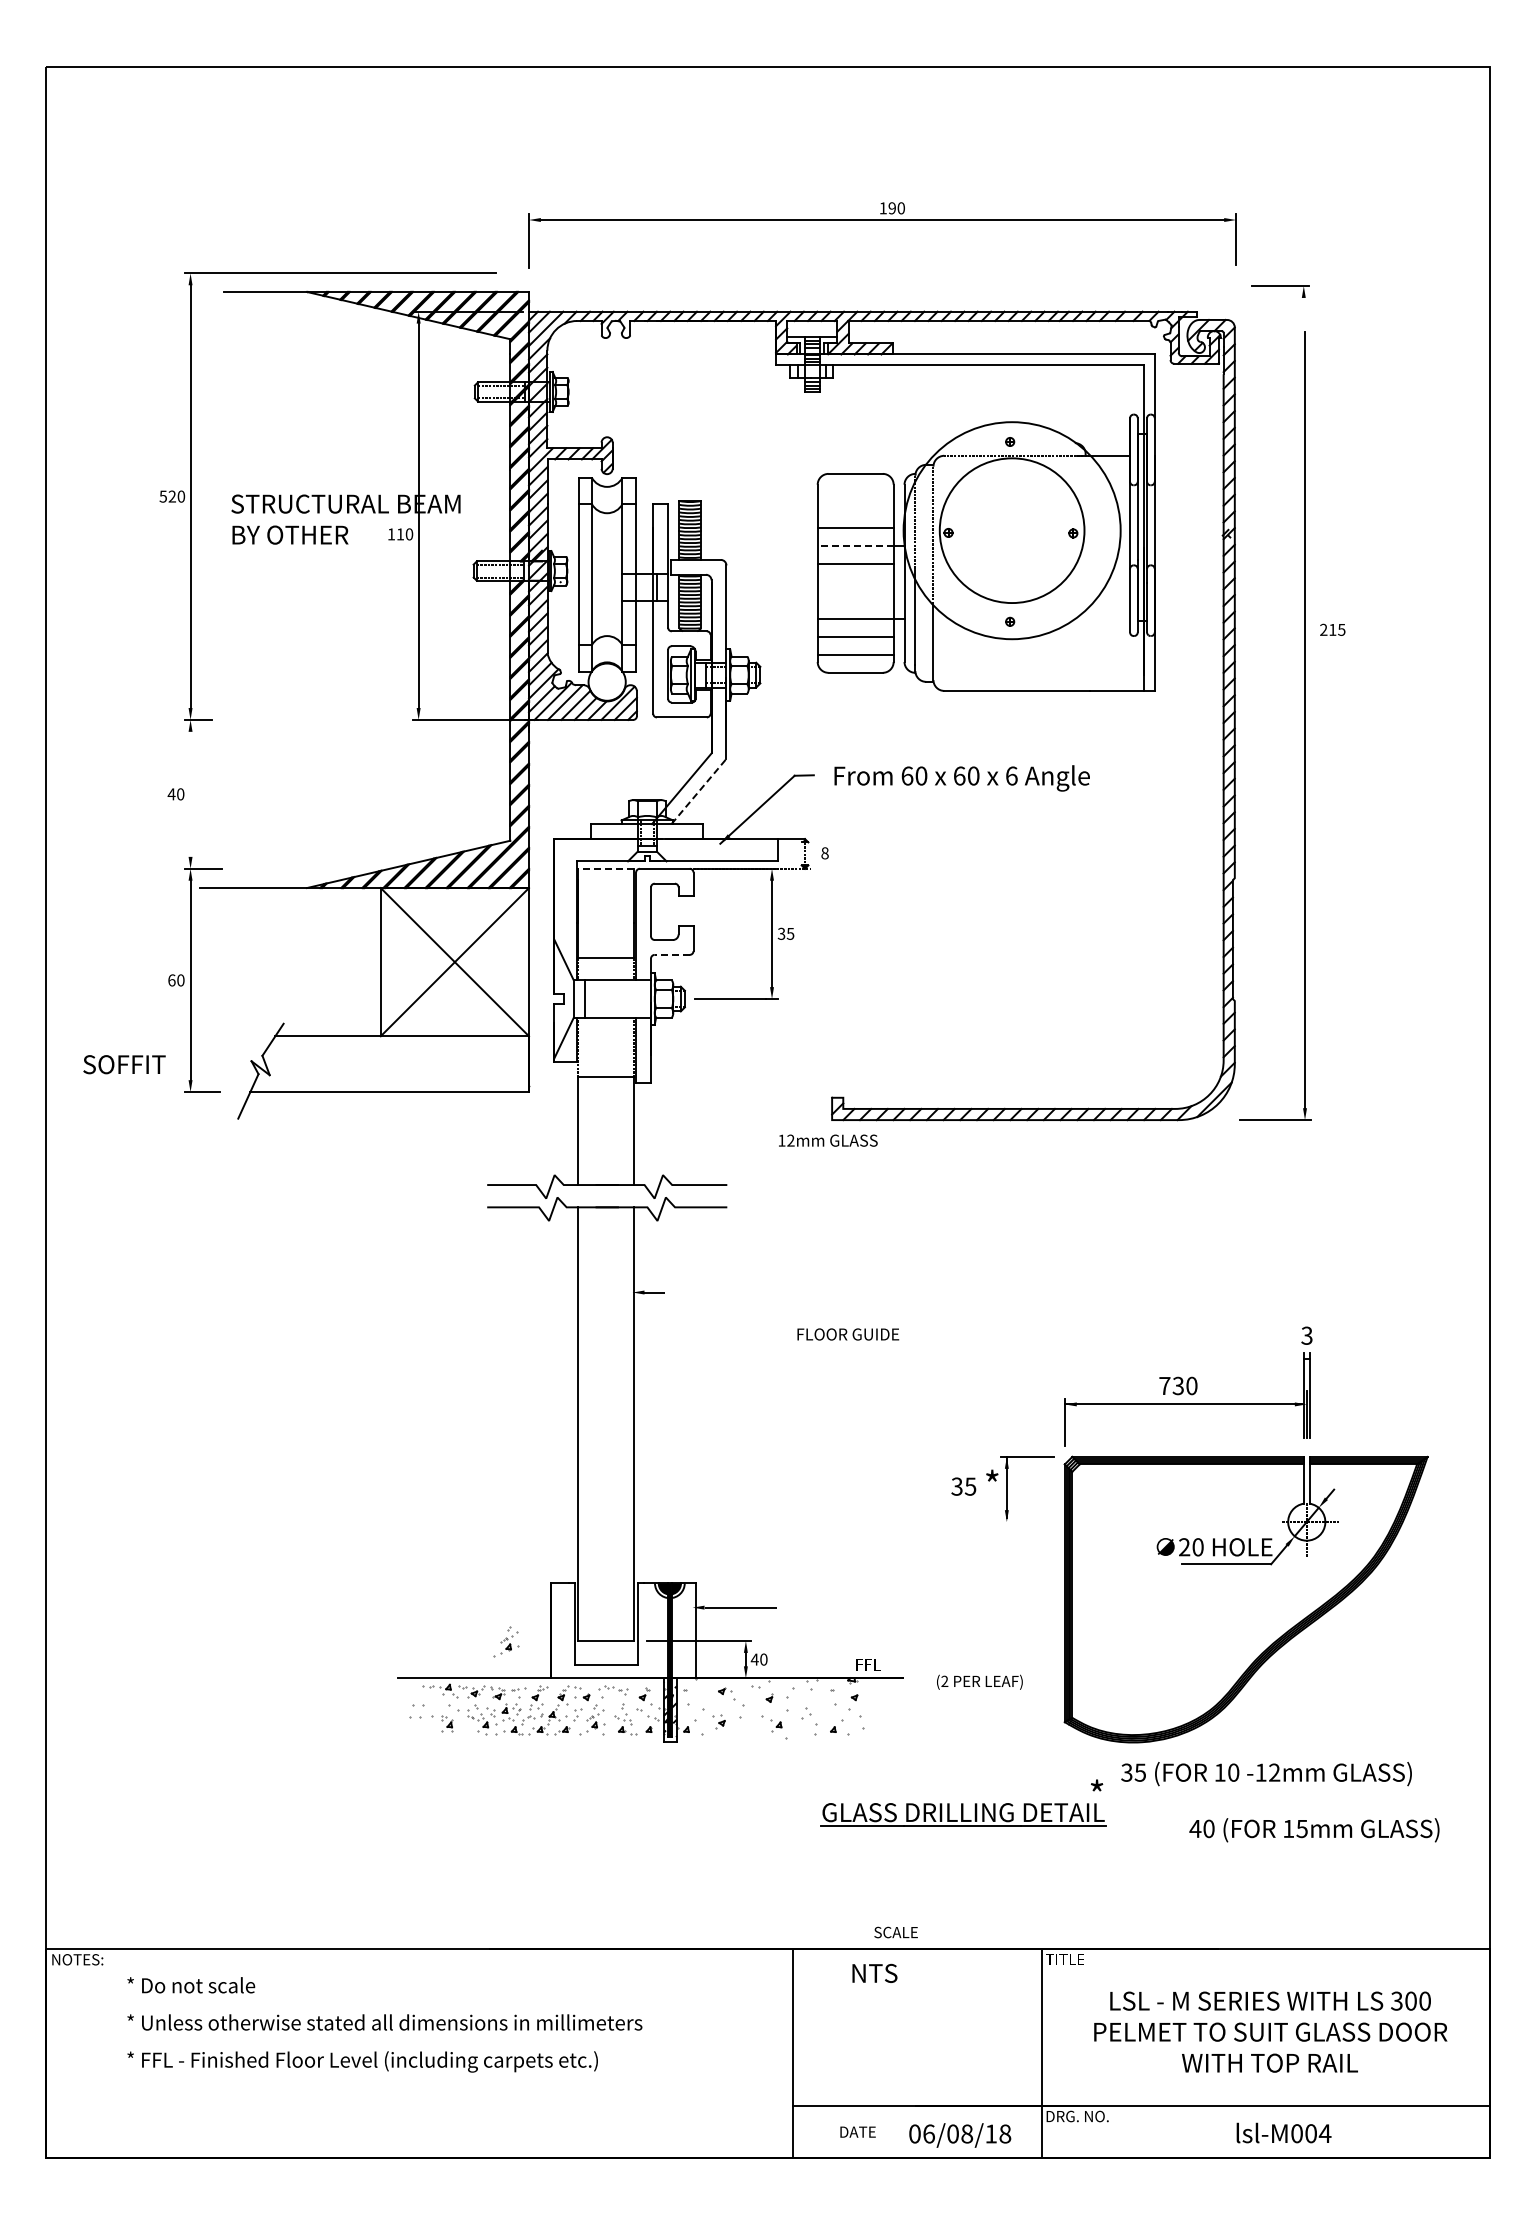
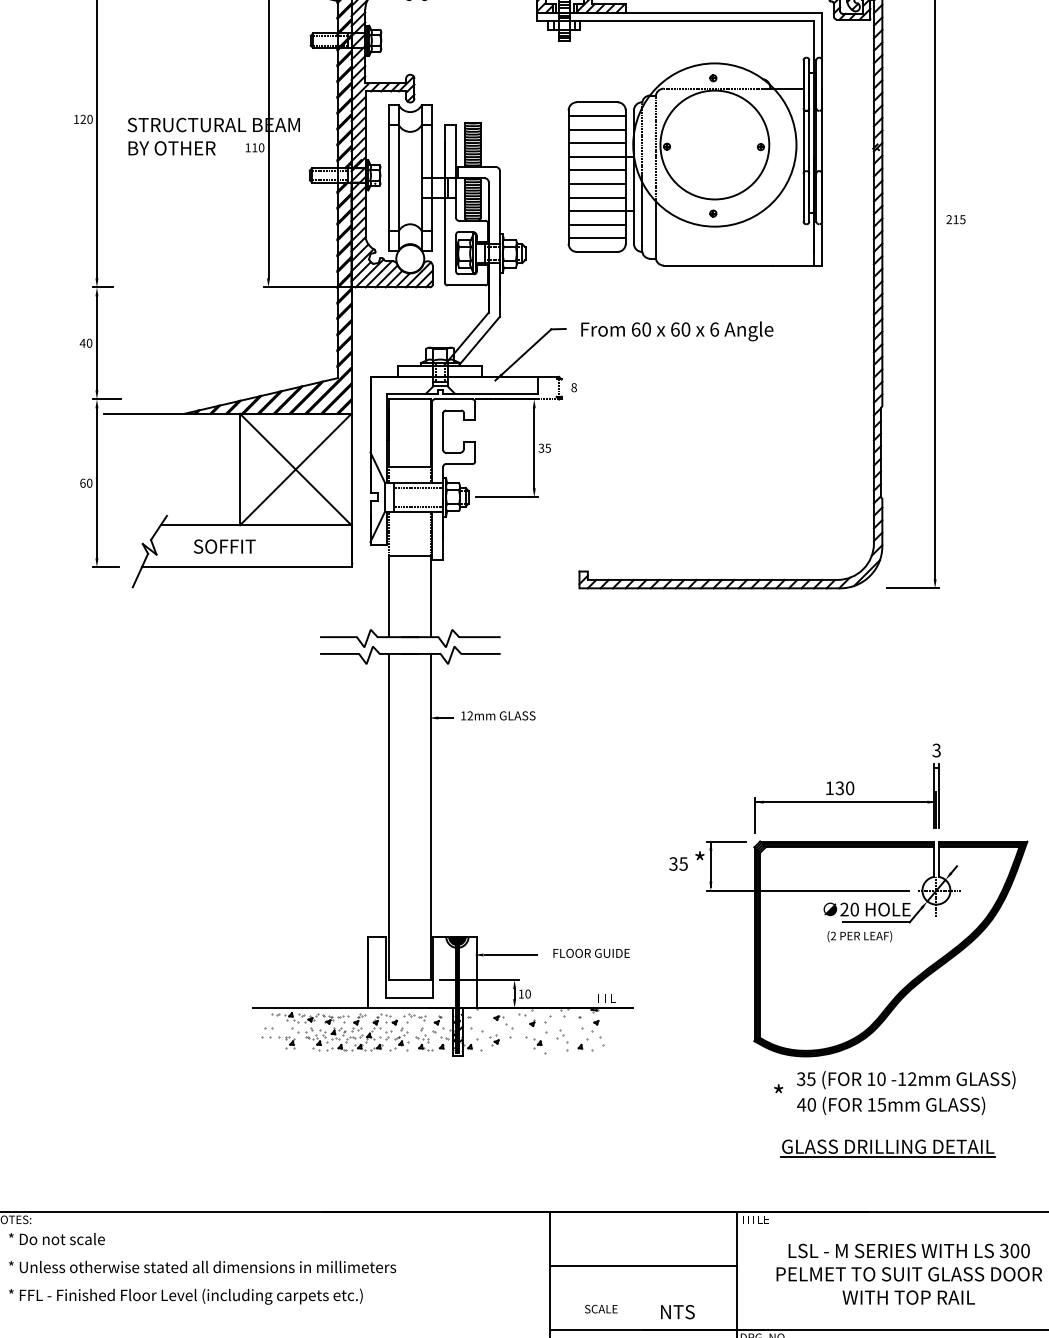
line: (855, 491) -> (597, 115), added
text: (162, 496) -> (75, 119), 520 -> 120
line: (855, 510) -> (597, 129), added
line: (855, 546) -> (597, 156), dashed -> solid
line: (855, 582) -> (597, 184), added
line: (855, 600) -> (597, 197), added
line: (698, 791) -> (478, 341), dashed -> solid
line: (190, 793) -> (96, 342), added
line: (606, 868) -> (409, 399), dashed -> solid
line: (672, 954) -> (459, 463), dashed -> solid
line: (618, 986) -> (418, 487), added
line: (618, 1011) -> (418, 506), added
text: (124, 1064) -> (224, 546), moved
text: (828, 1140) -> (498, 715), moved
text: (848, 1334) -> (591, 953), moved
text: (1164, 1385) -> (829, 787), 730 -> 130
line: (1135, 1522) -> (807, 890), added
part: (506, 1641) -> (334, 980), removed
text: (754, 1659) -> (521, 994), 40 -> 10
text: (979, 1681) -> (859, 936), moved
part: (963, 1814) -> (888, 1148), moved
text: (1314, 1830) -> (891, 1106), moved
text: (895, 1932) -> (600, 1309), moved
text: (874, 1972) -> (677, 1311), moved
line: (917, 2020) -> (643, 1265), added
text: (384, 2024) -> (202, 1268), moved

